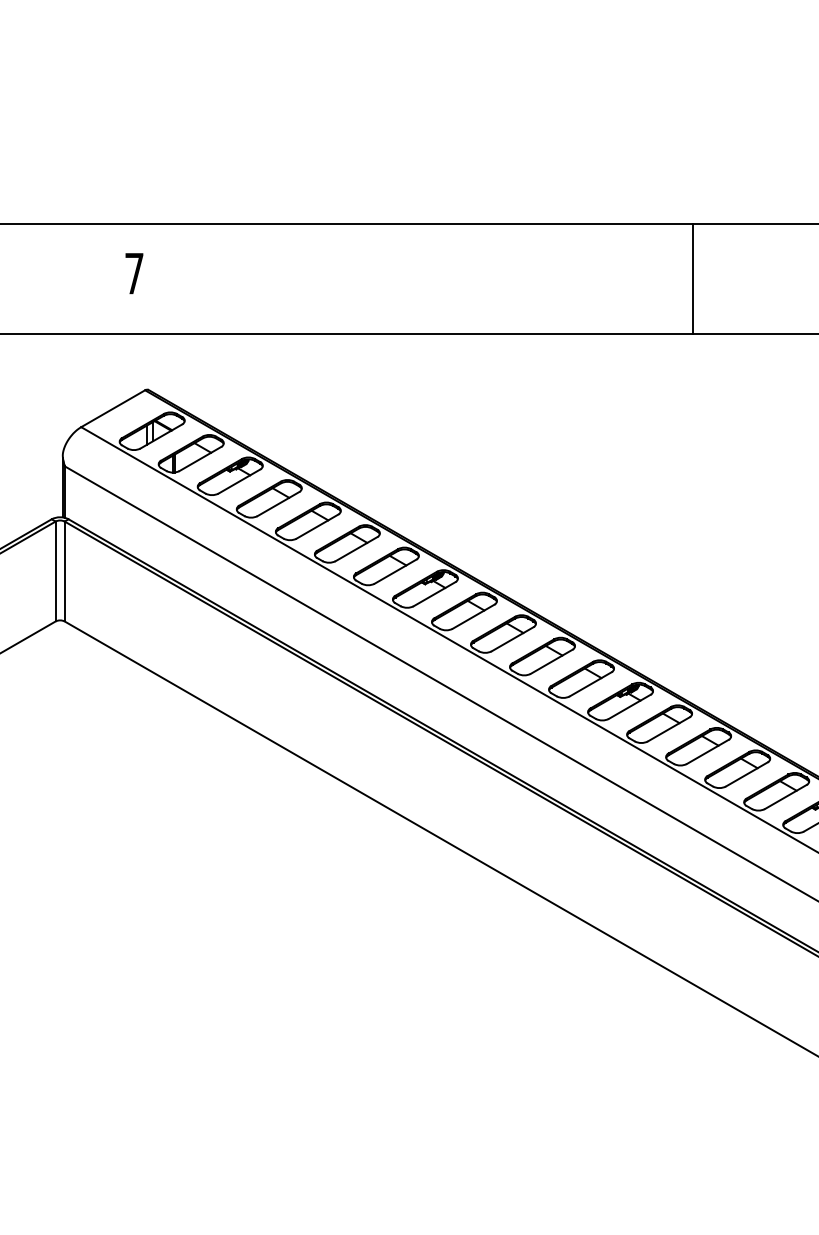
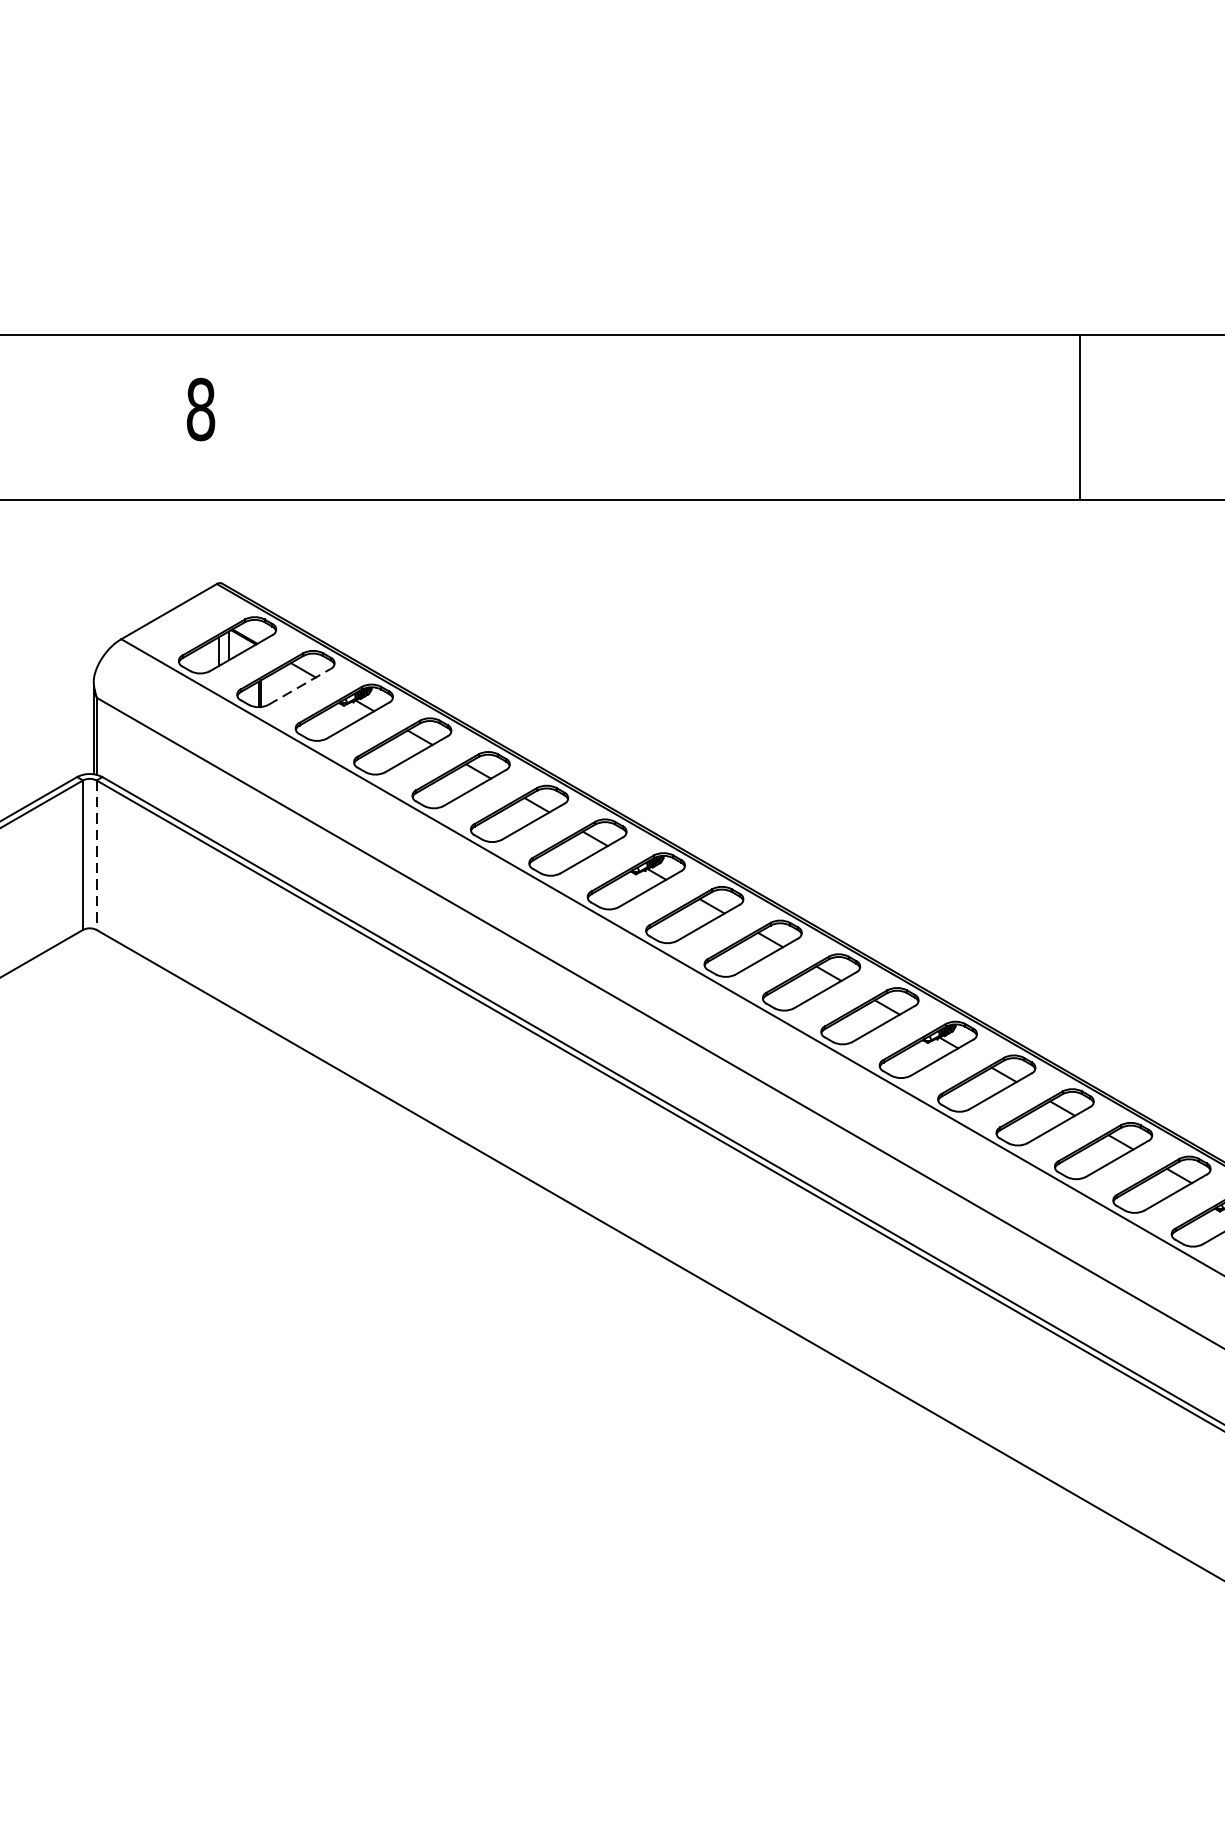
text: (134, 273) -> (201, 409), 7 -> 8
line: (692, 278) -> (1079, 416), moved
line: (200, 458) -> (299, 686), solid -> dashed
line: (64, 571) -> (96, 855), solid -> dashed

